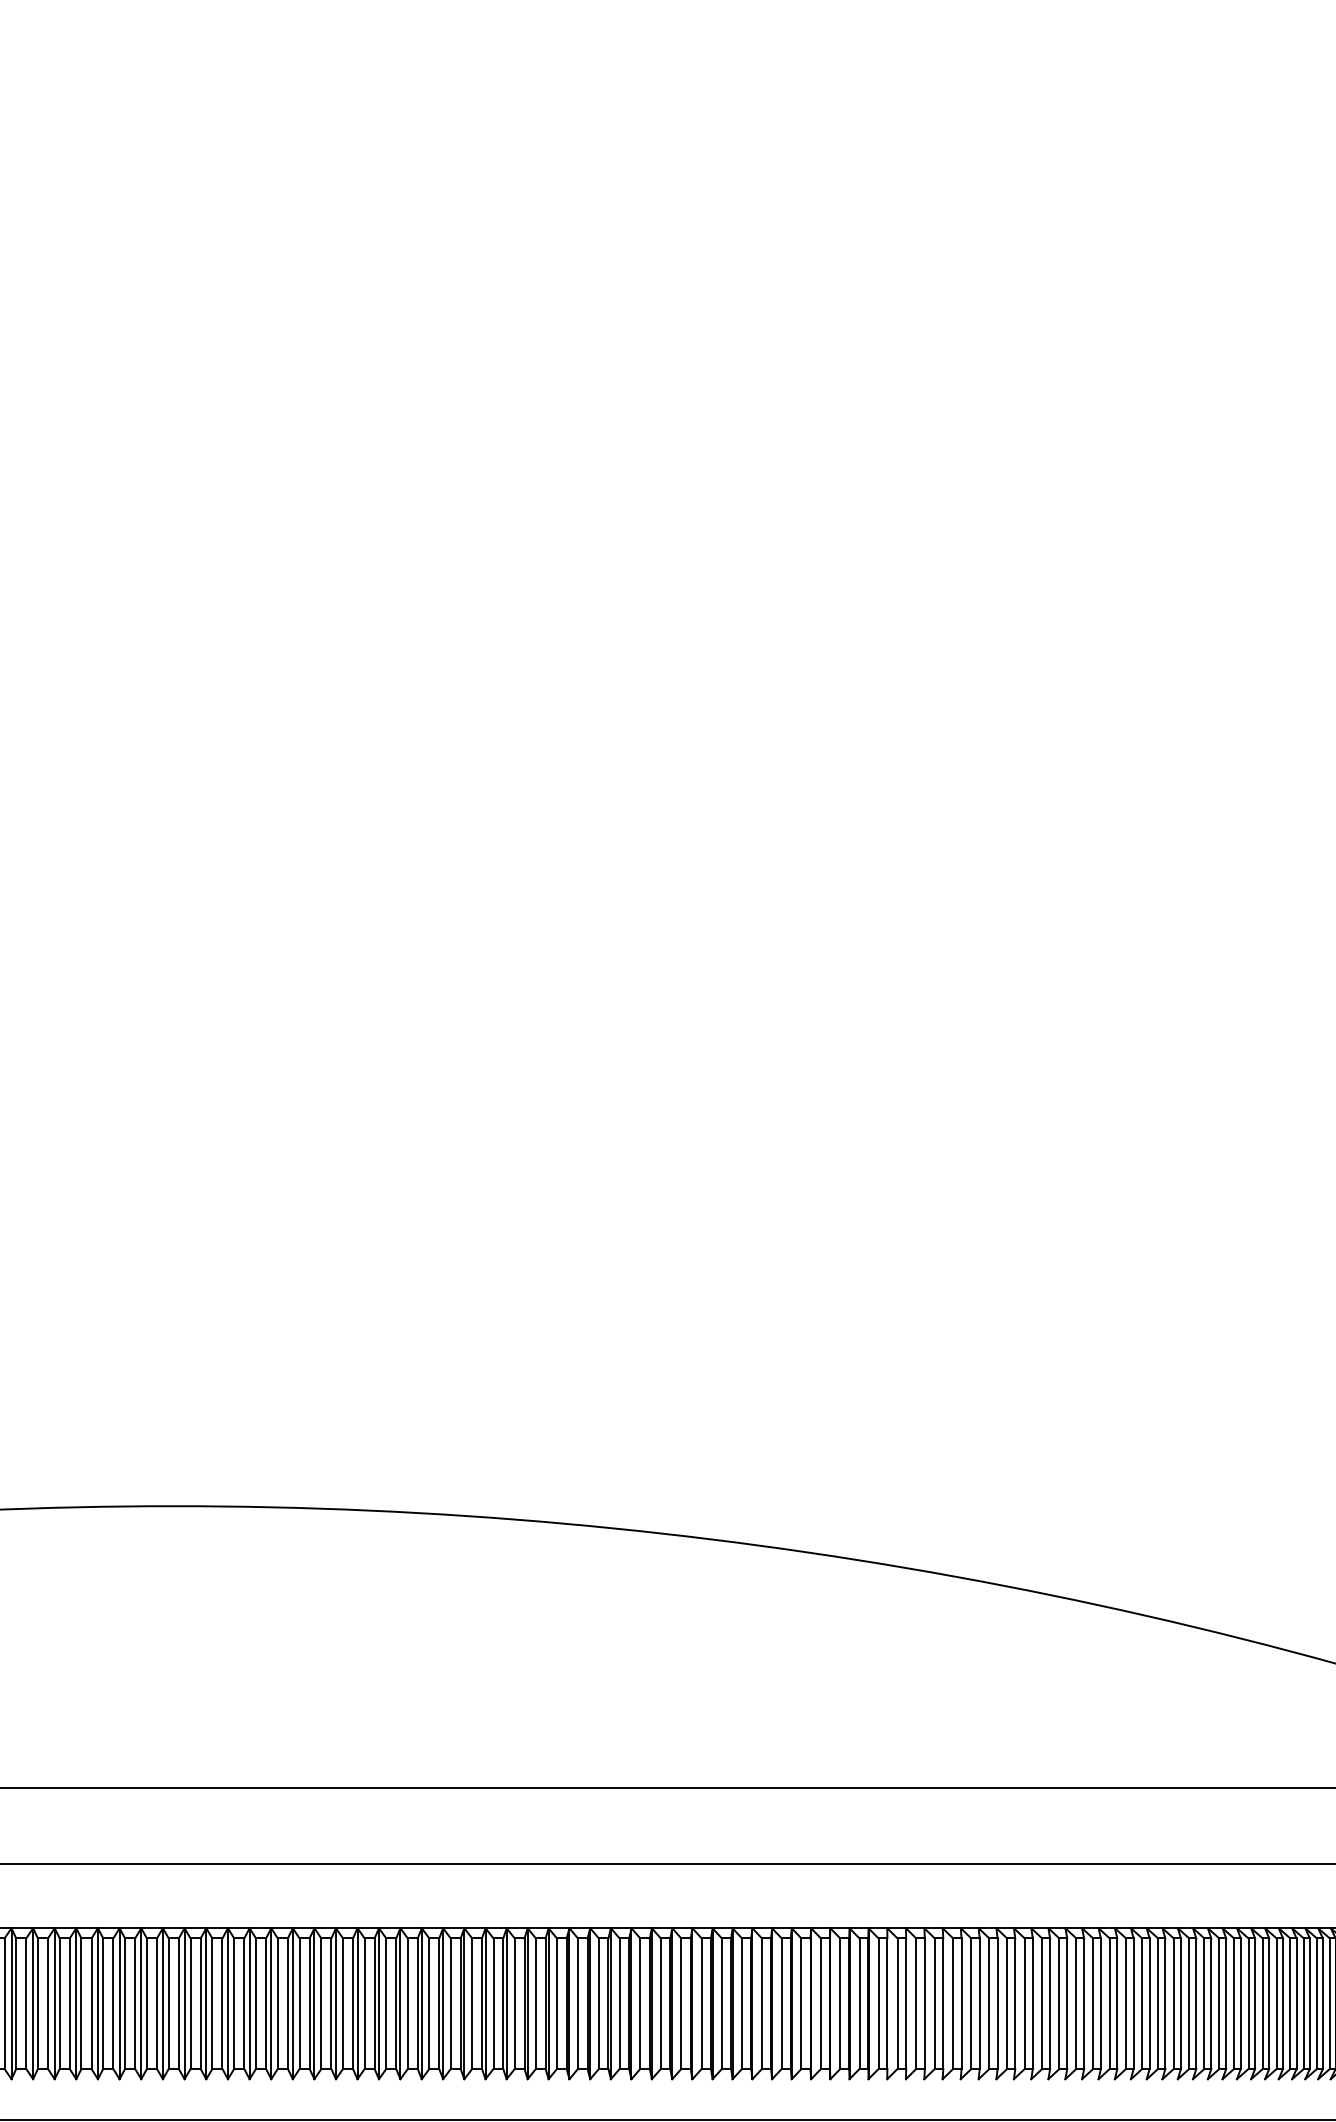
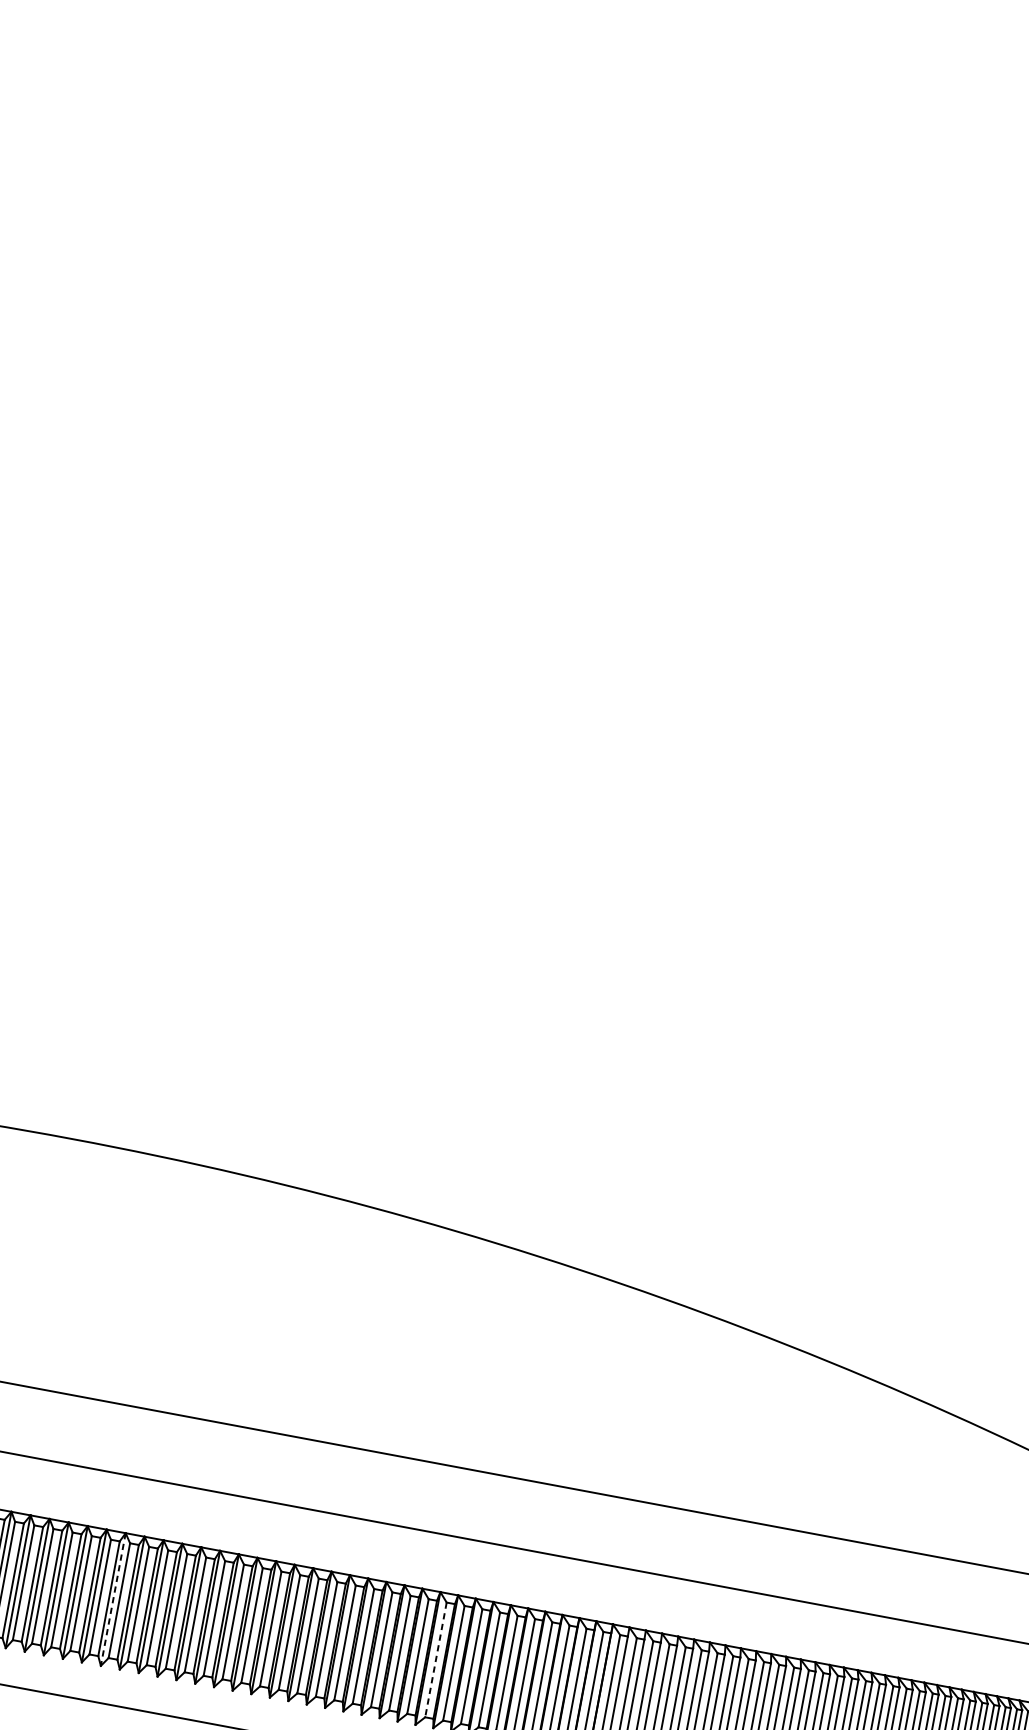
line: (314, 2004) -> (113, 1600), solid -> dashed
line: (681, 2004) -> (435, 1660), solid -> dashed

